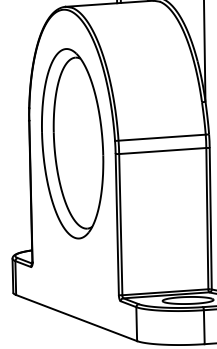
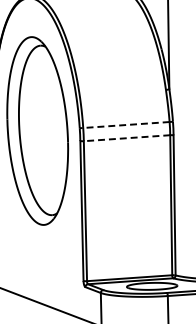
line: (159, 137) -> (123, 124), solid -> dashed
line: (162, 151) -> (126, 138), solid -> dashed

